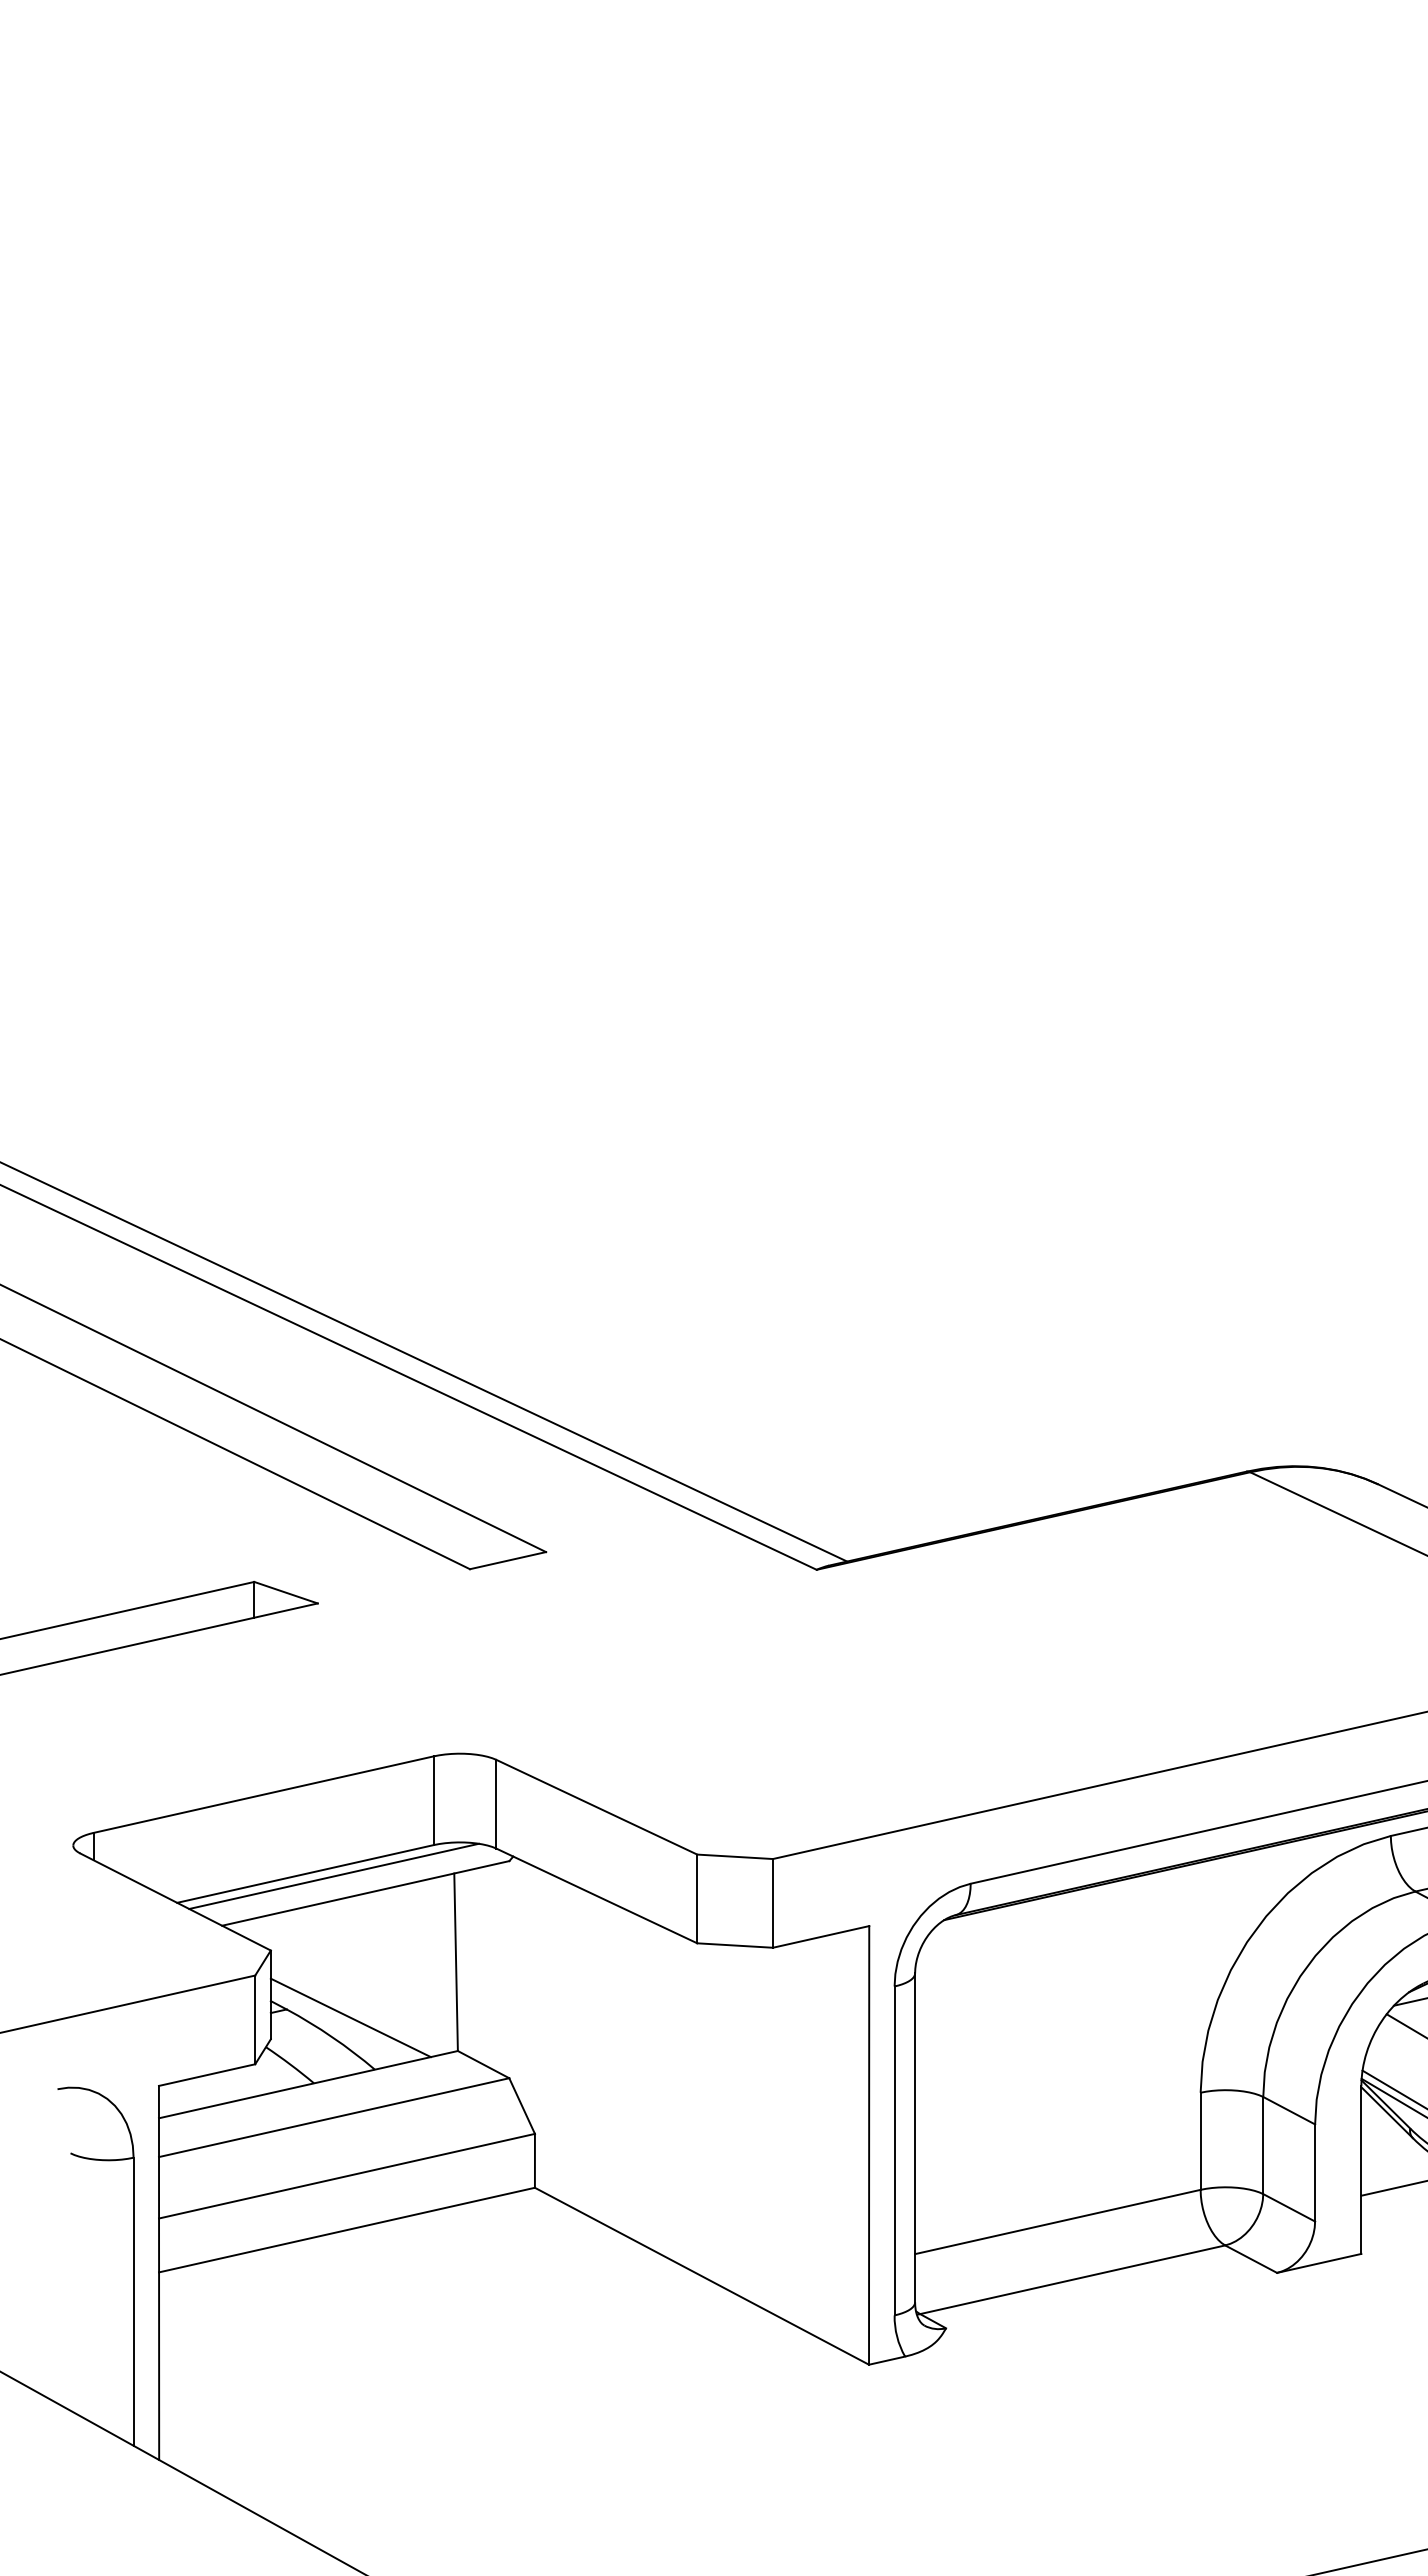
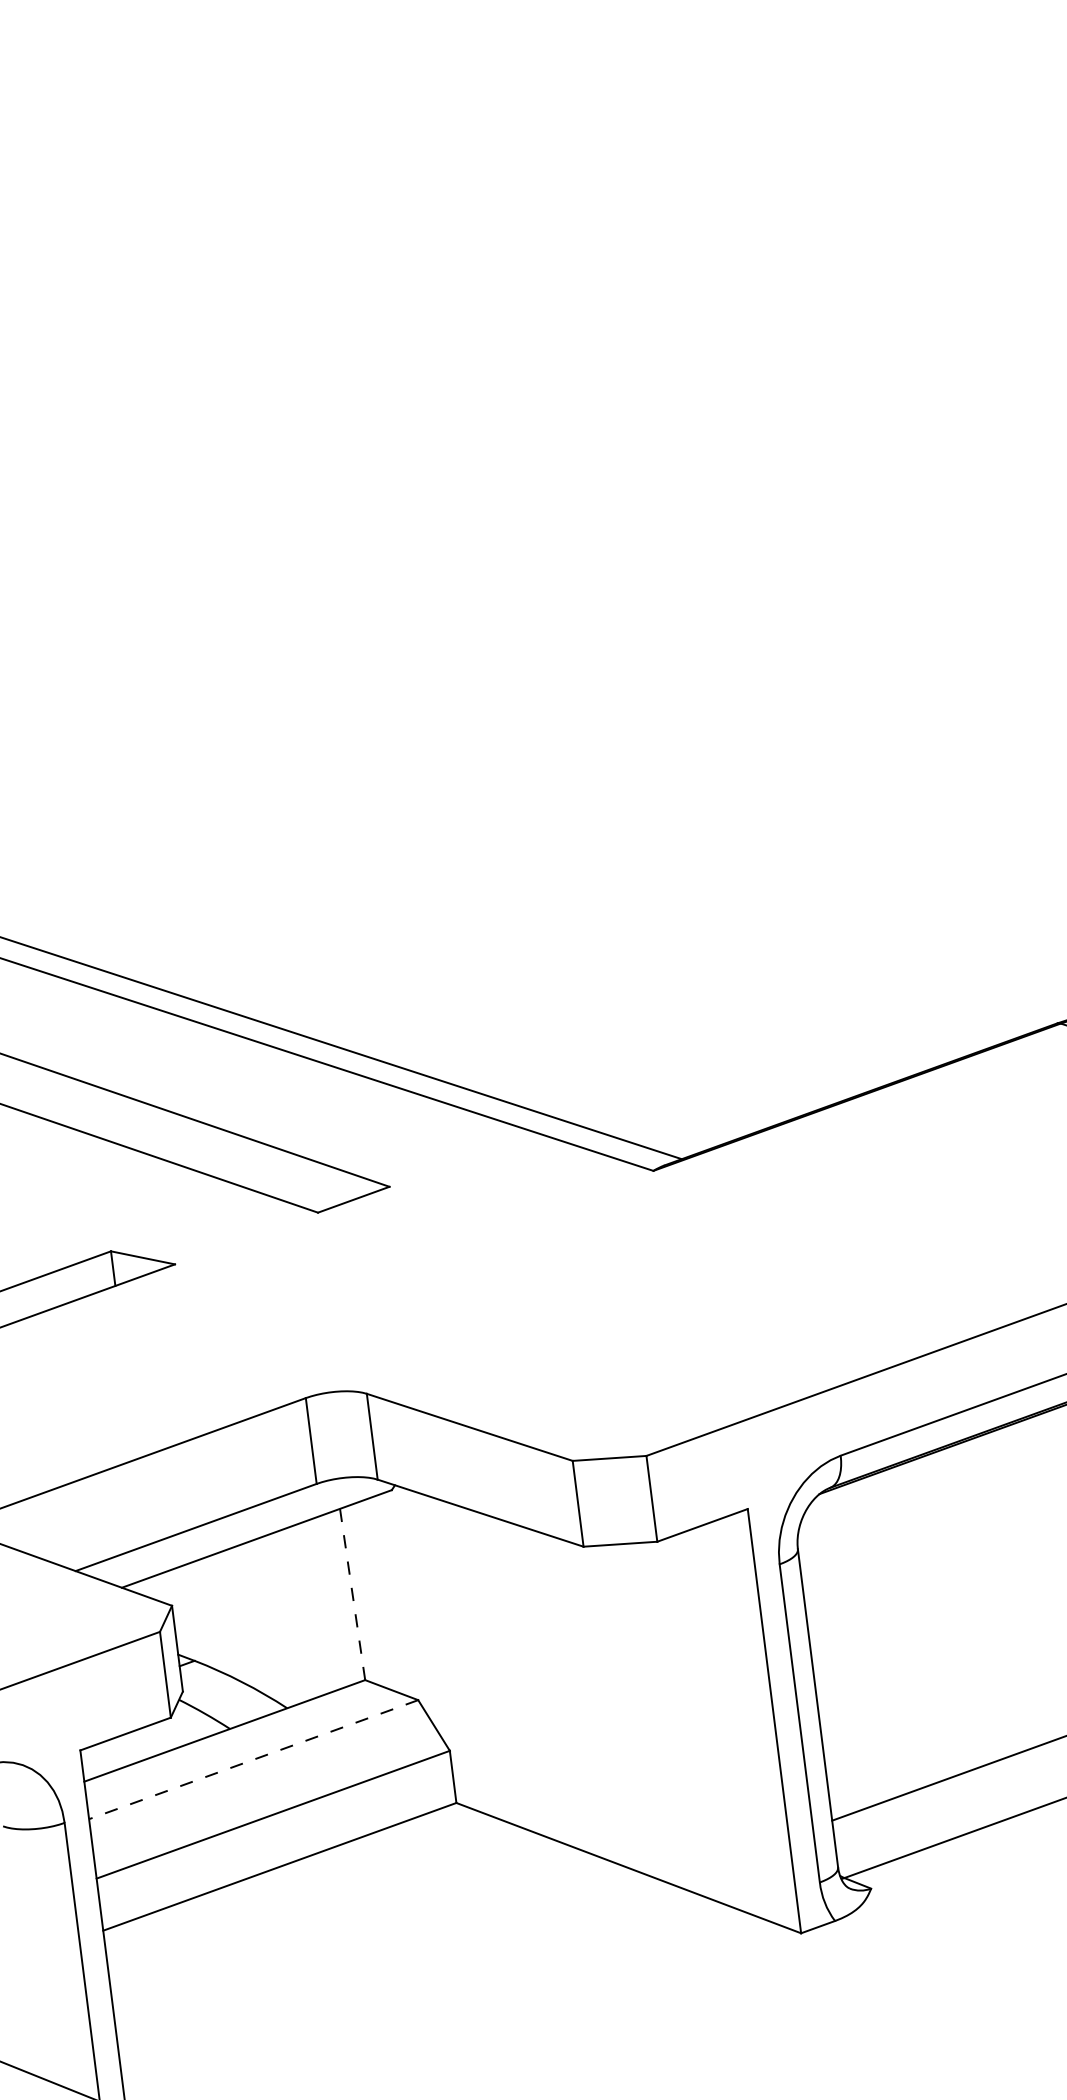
line: (334, 1875) -> (224, 1525), removed
line: (456, 1962) -> (353, 1594), solid -> dashed
line: (350, 2017) -> (257, 1660), removed
line: (334, 2117) -> (253, 1759), solid -> dashed

